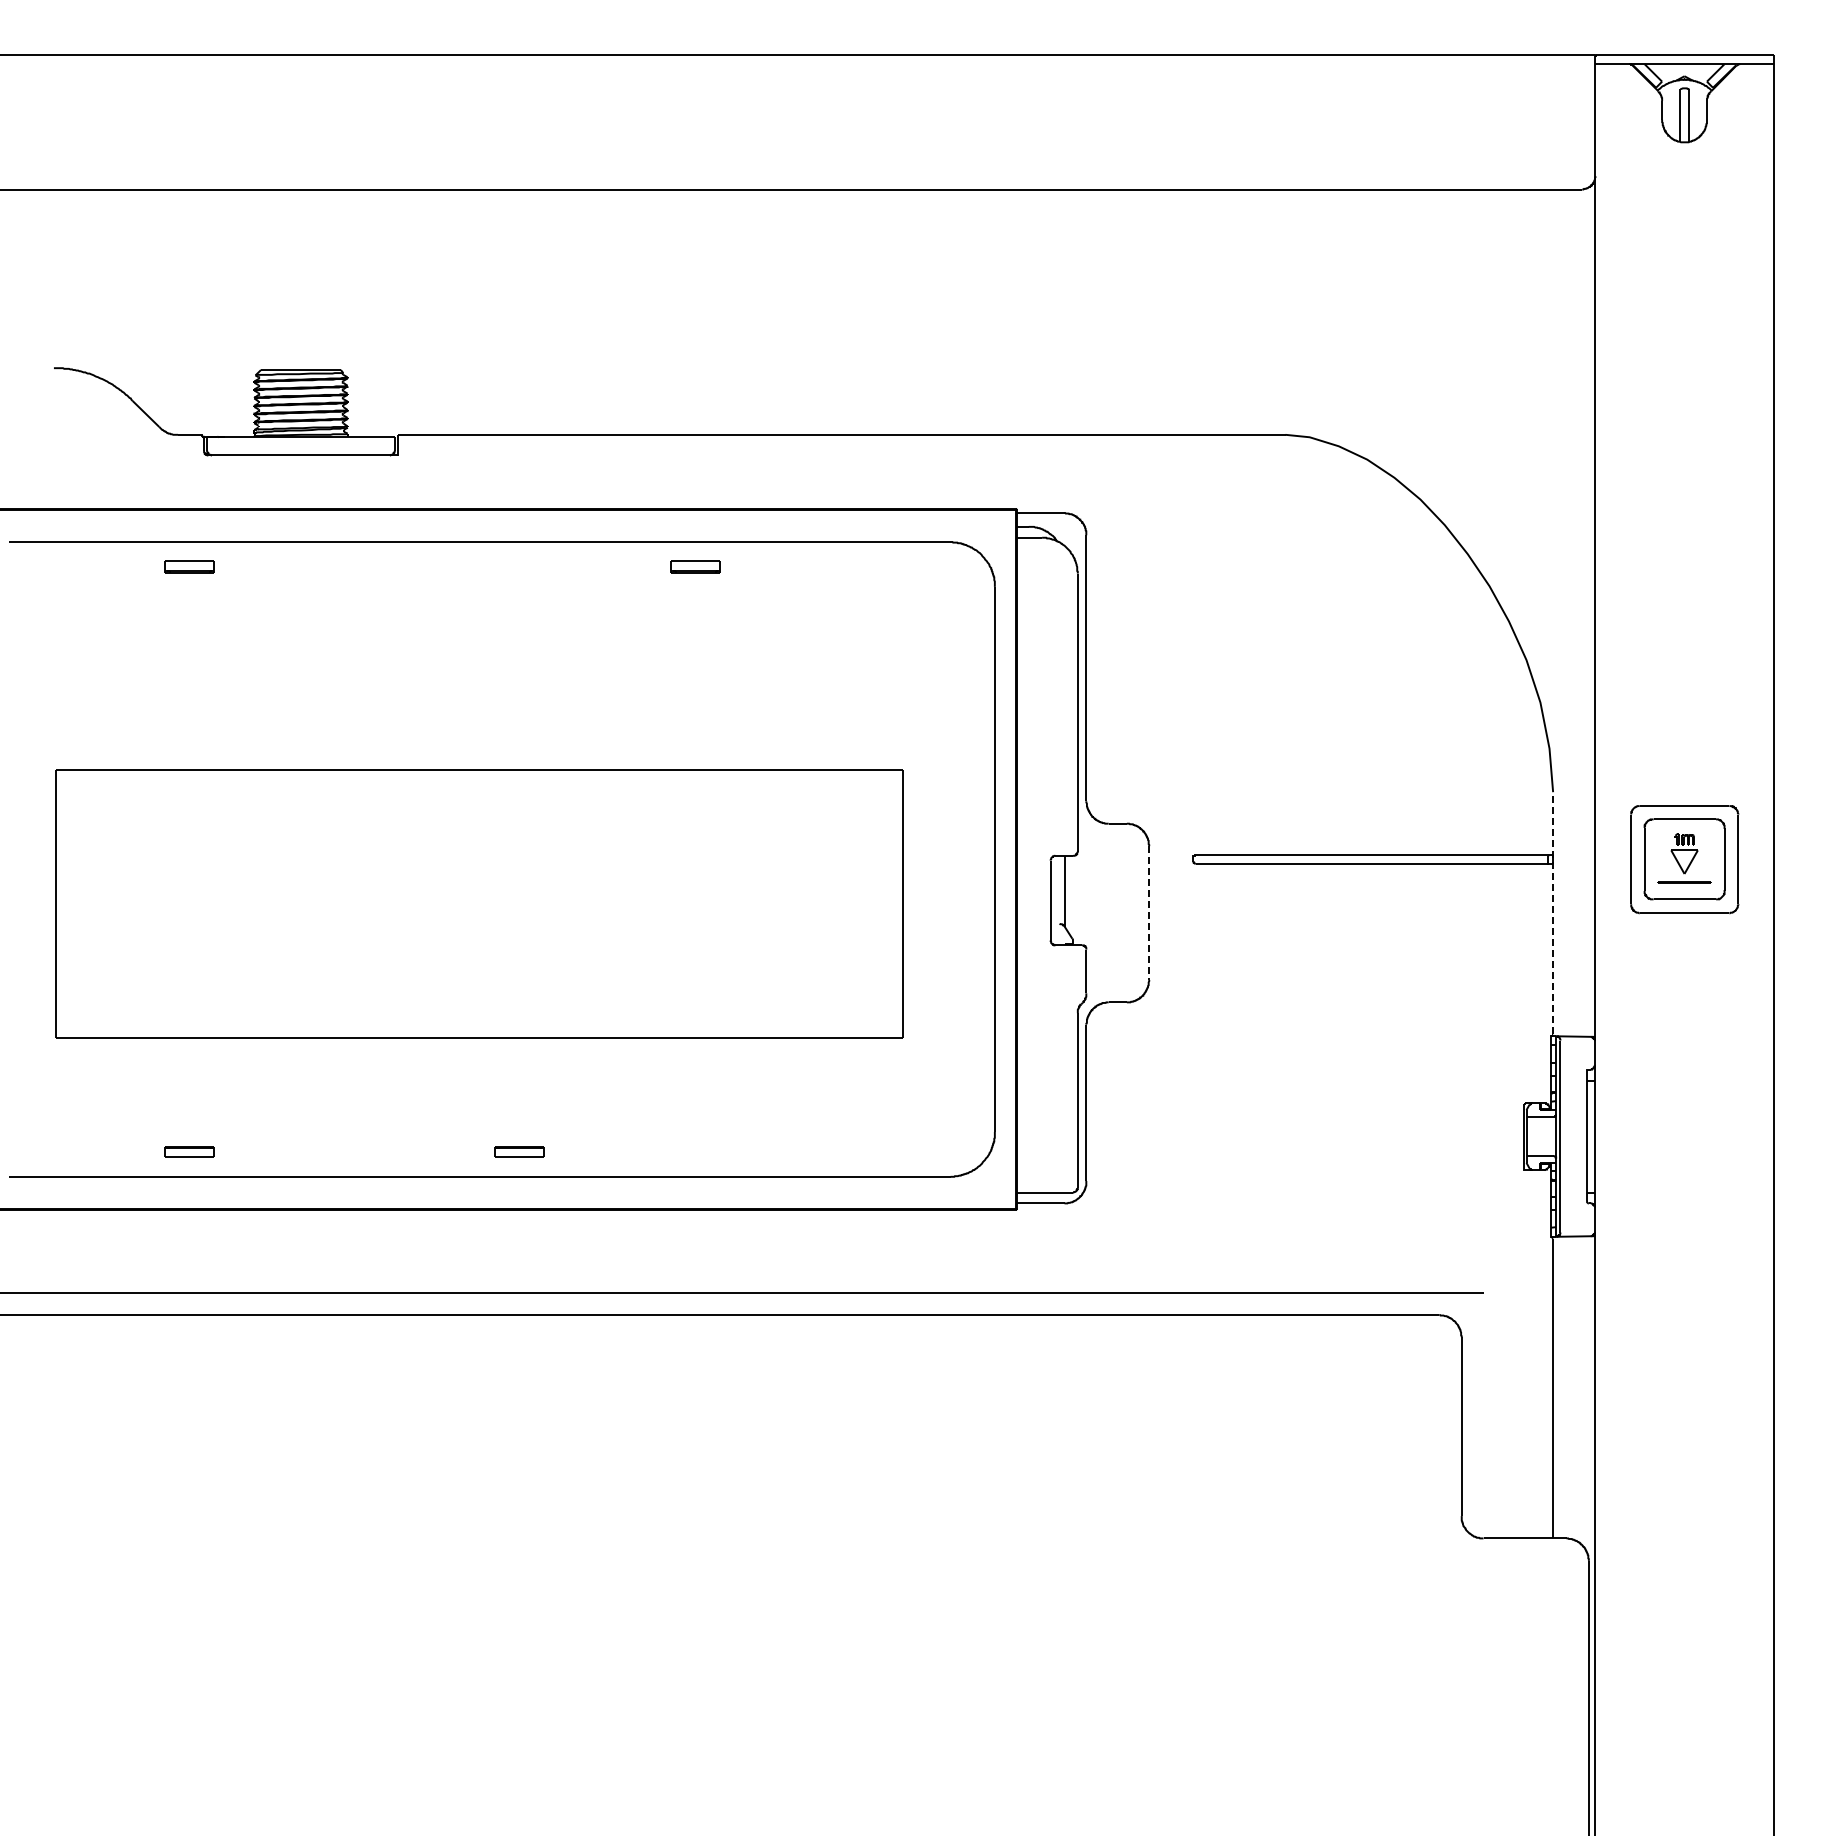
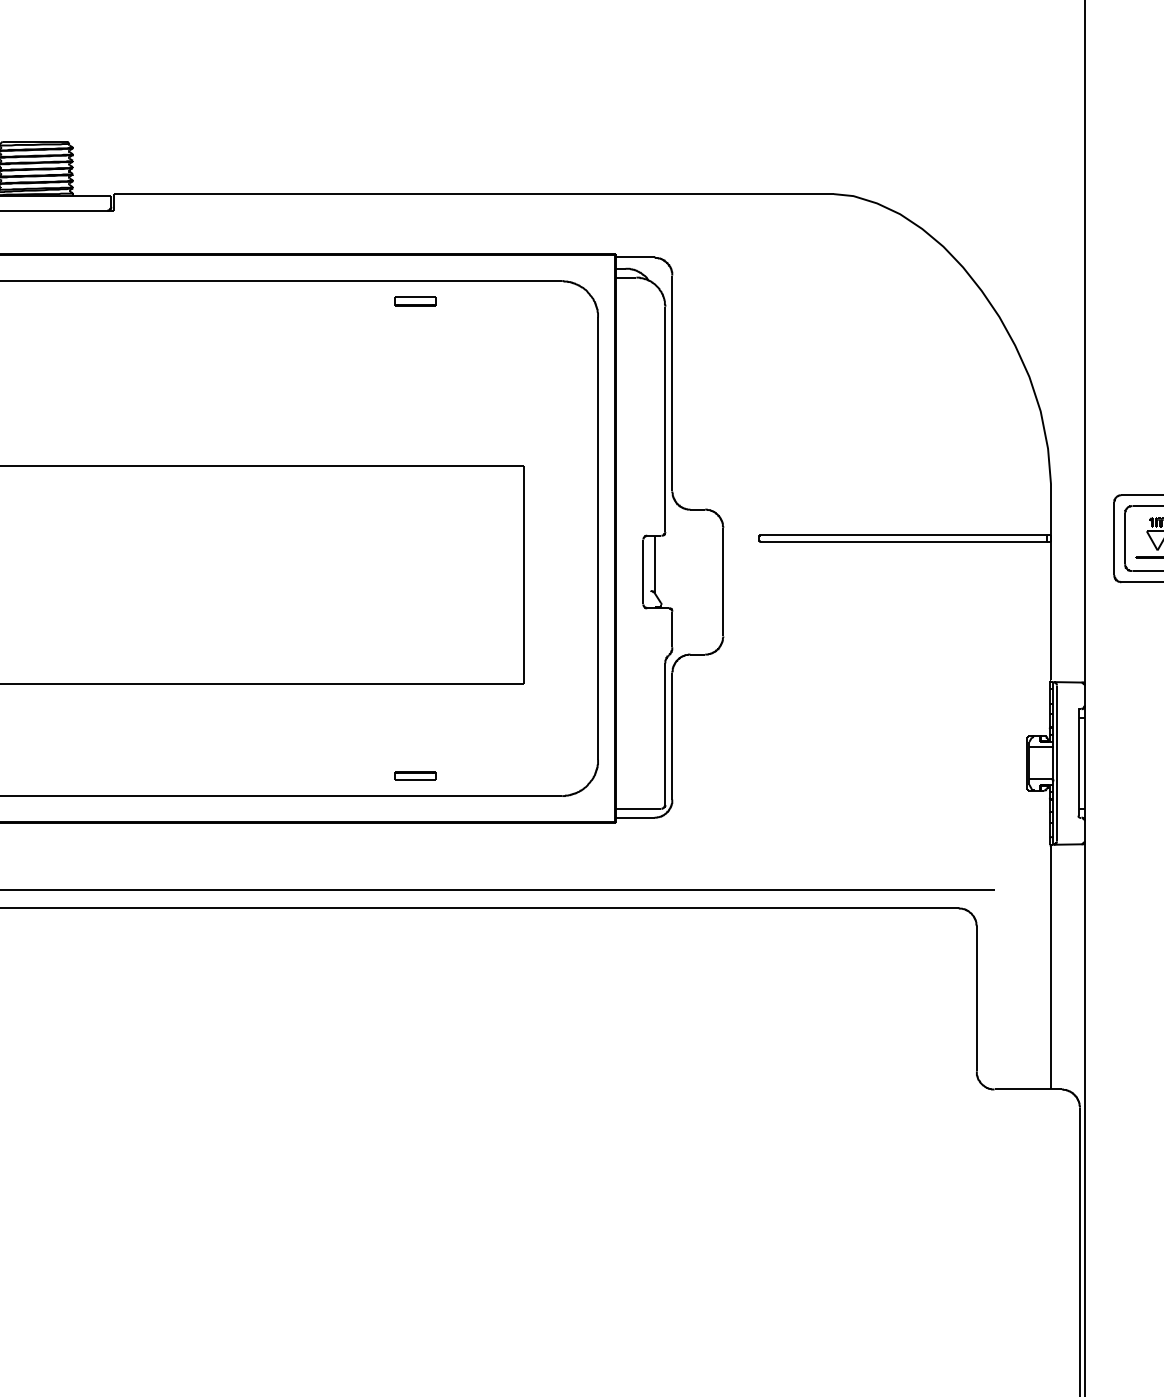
part: (695, 566) -> (415, 300), moved
line: (1149, 913) -> (723, 582), dashed -> solid
line: (1553, 913) -> (1051, 582), dashed -> solid
part: (519, 1151) -> (415, 775), moved

